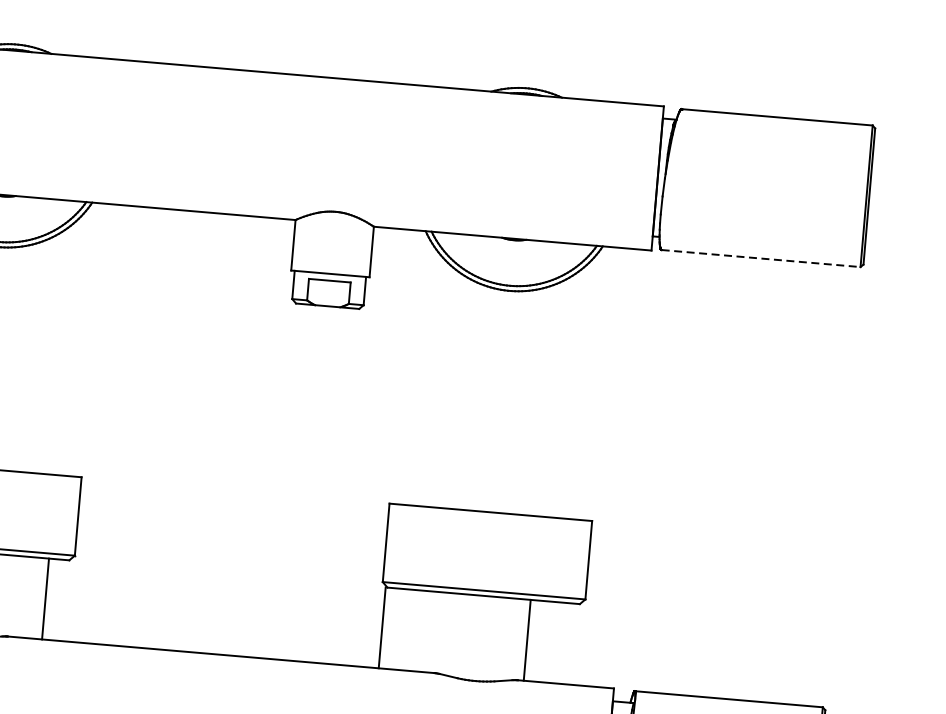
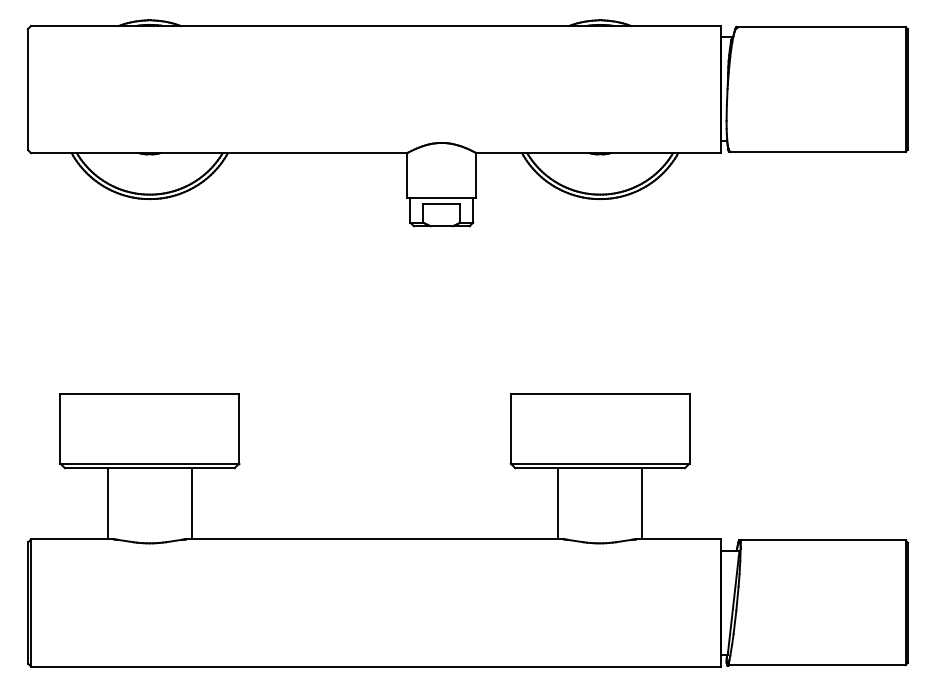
line: (760, 258) -> (817, 151), dashed -> solid
line: (45, 598) -> (191, 503), moved
line: (381, 627) -> (557, 503), moved

